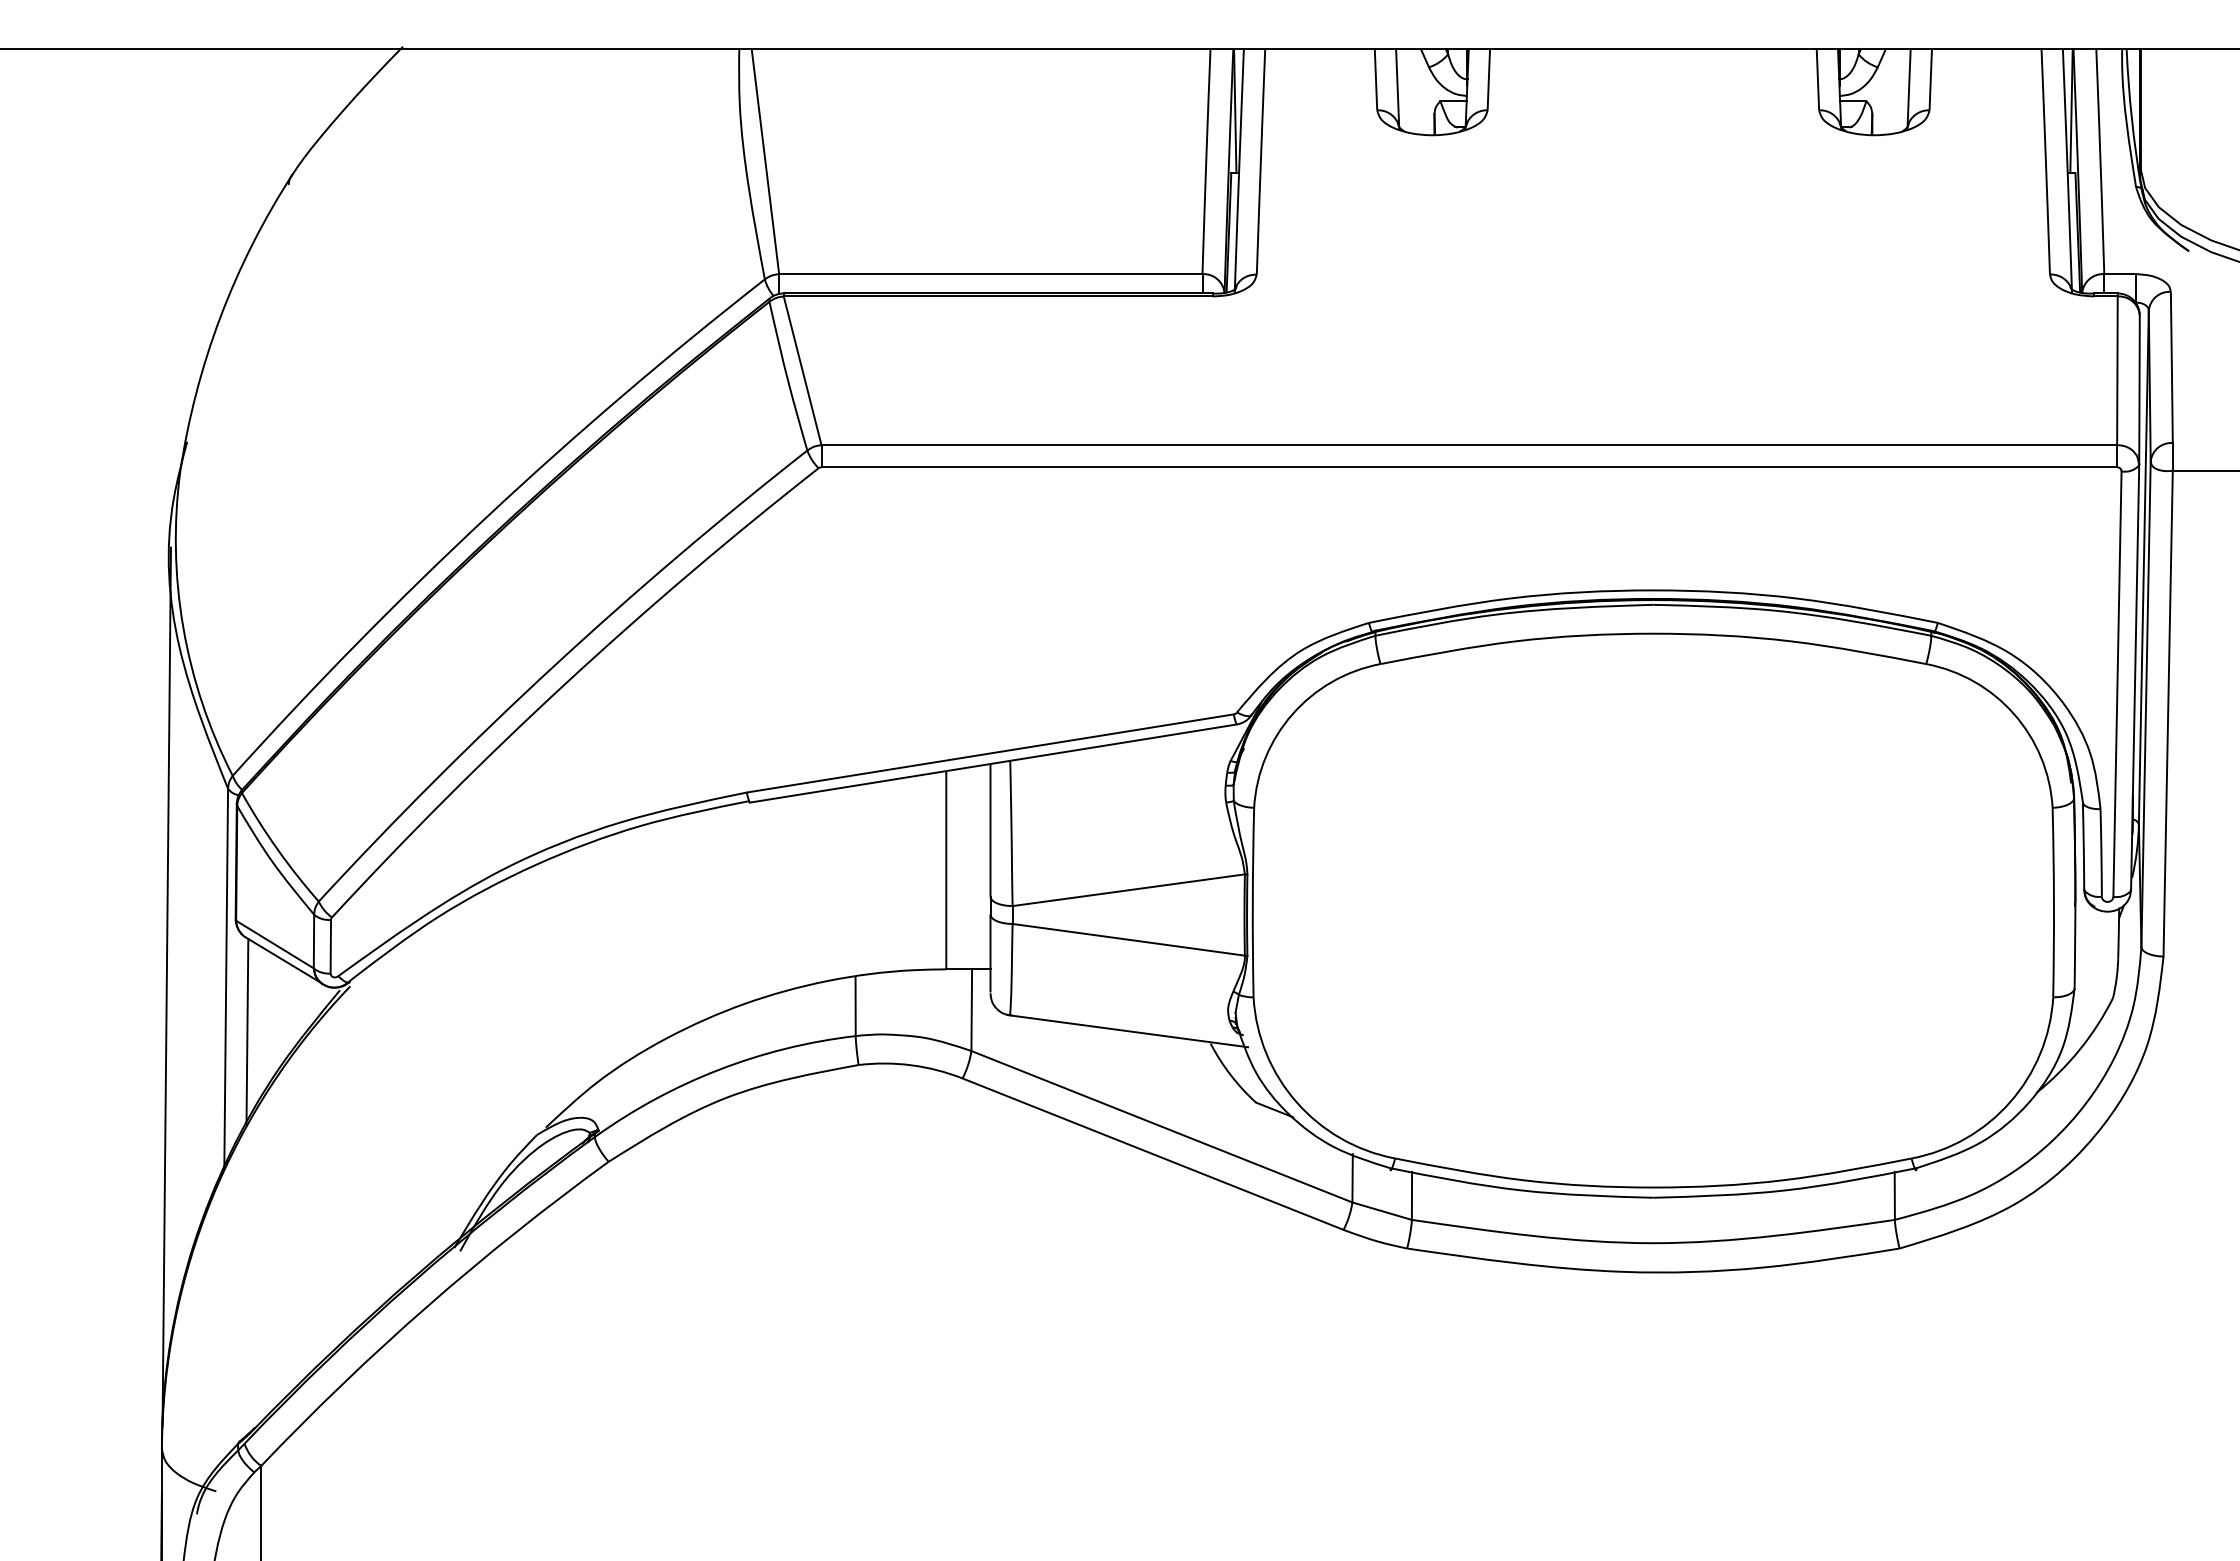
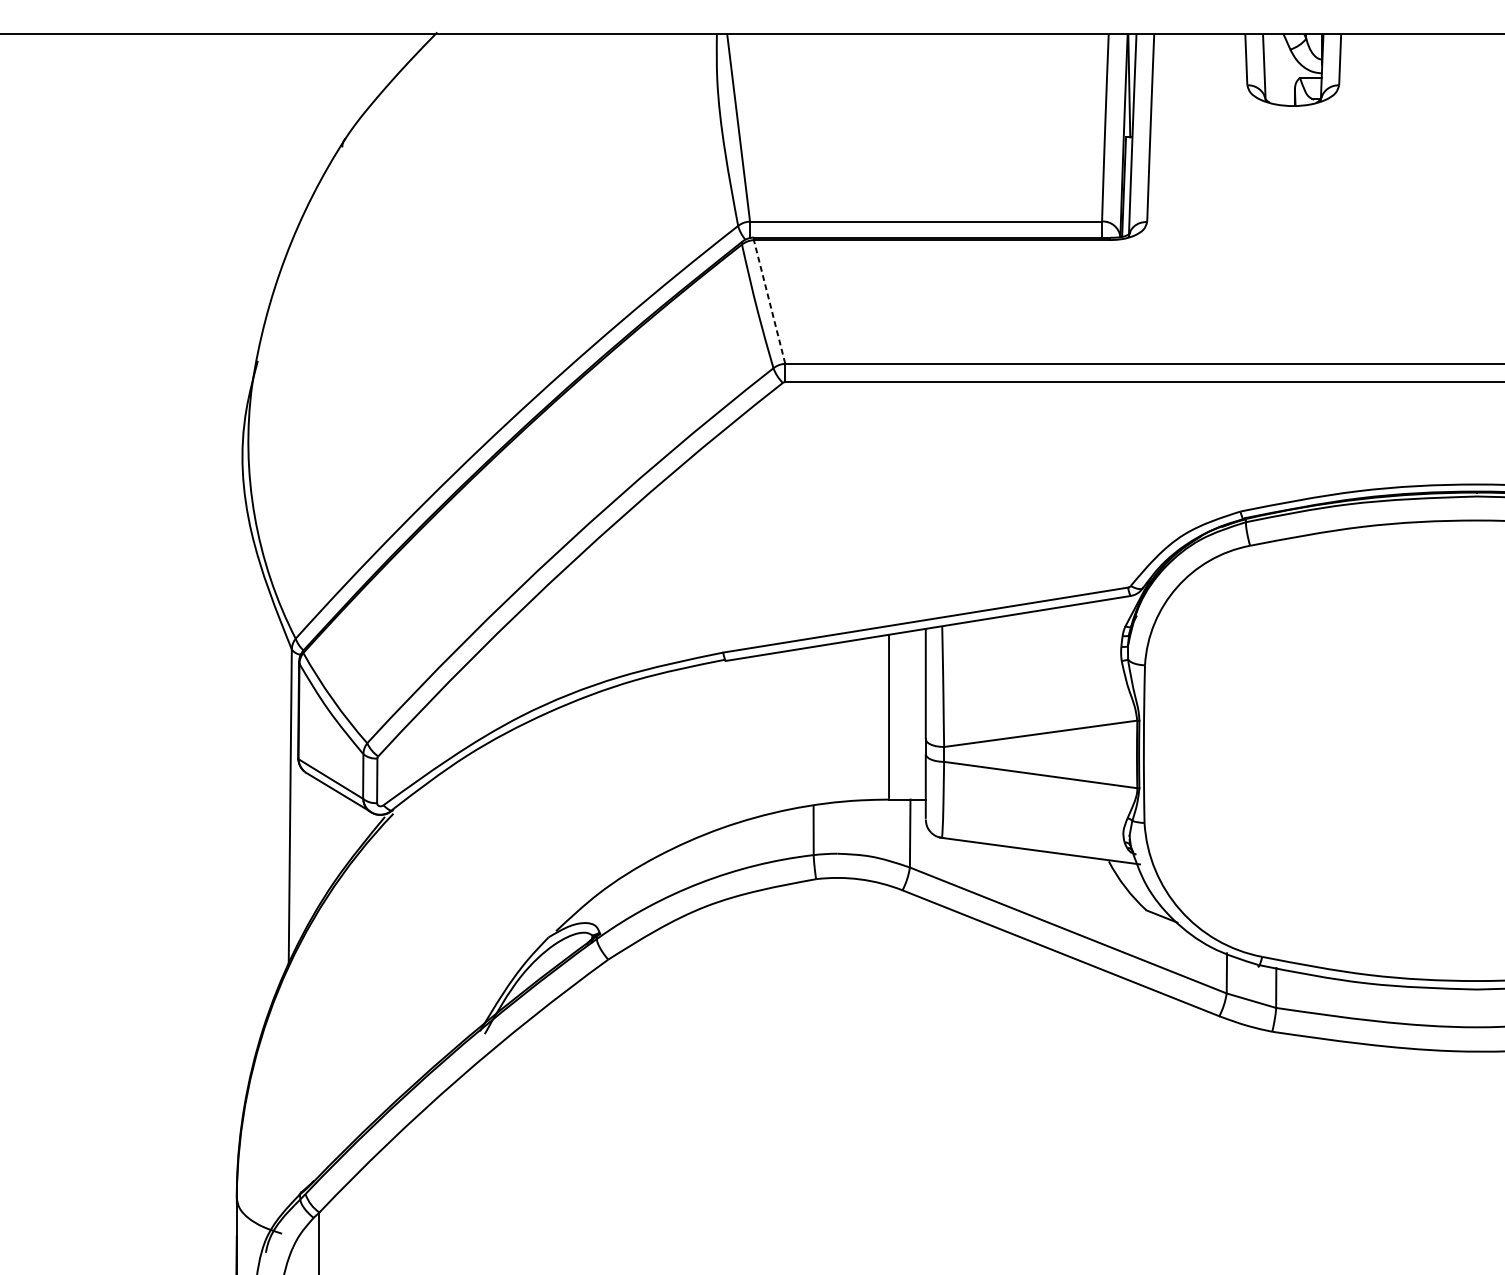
line: (802, 370) -> (769, 301), solid -> dashed
line: (166, 986) -> (240, 813), removed
line: (247, 1031) -> (307, 851), removed

